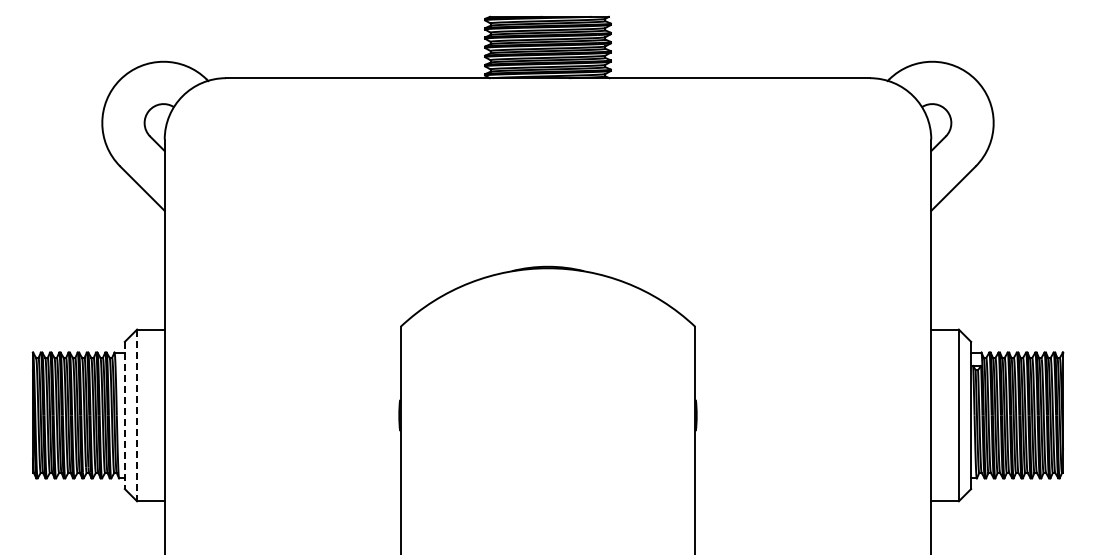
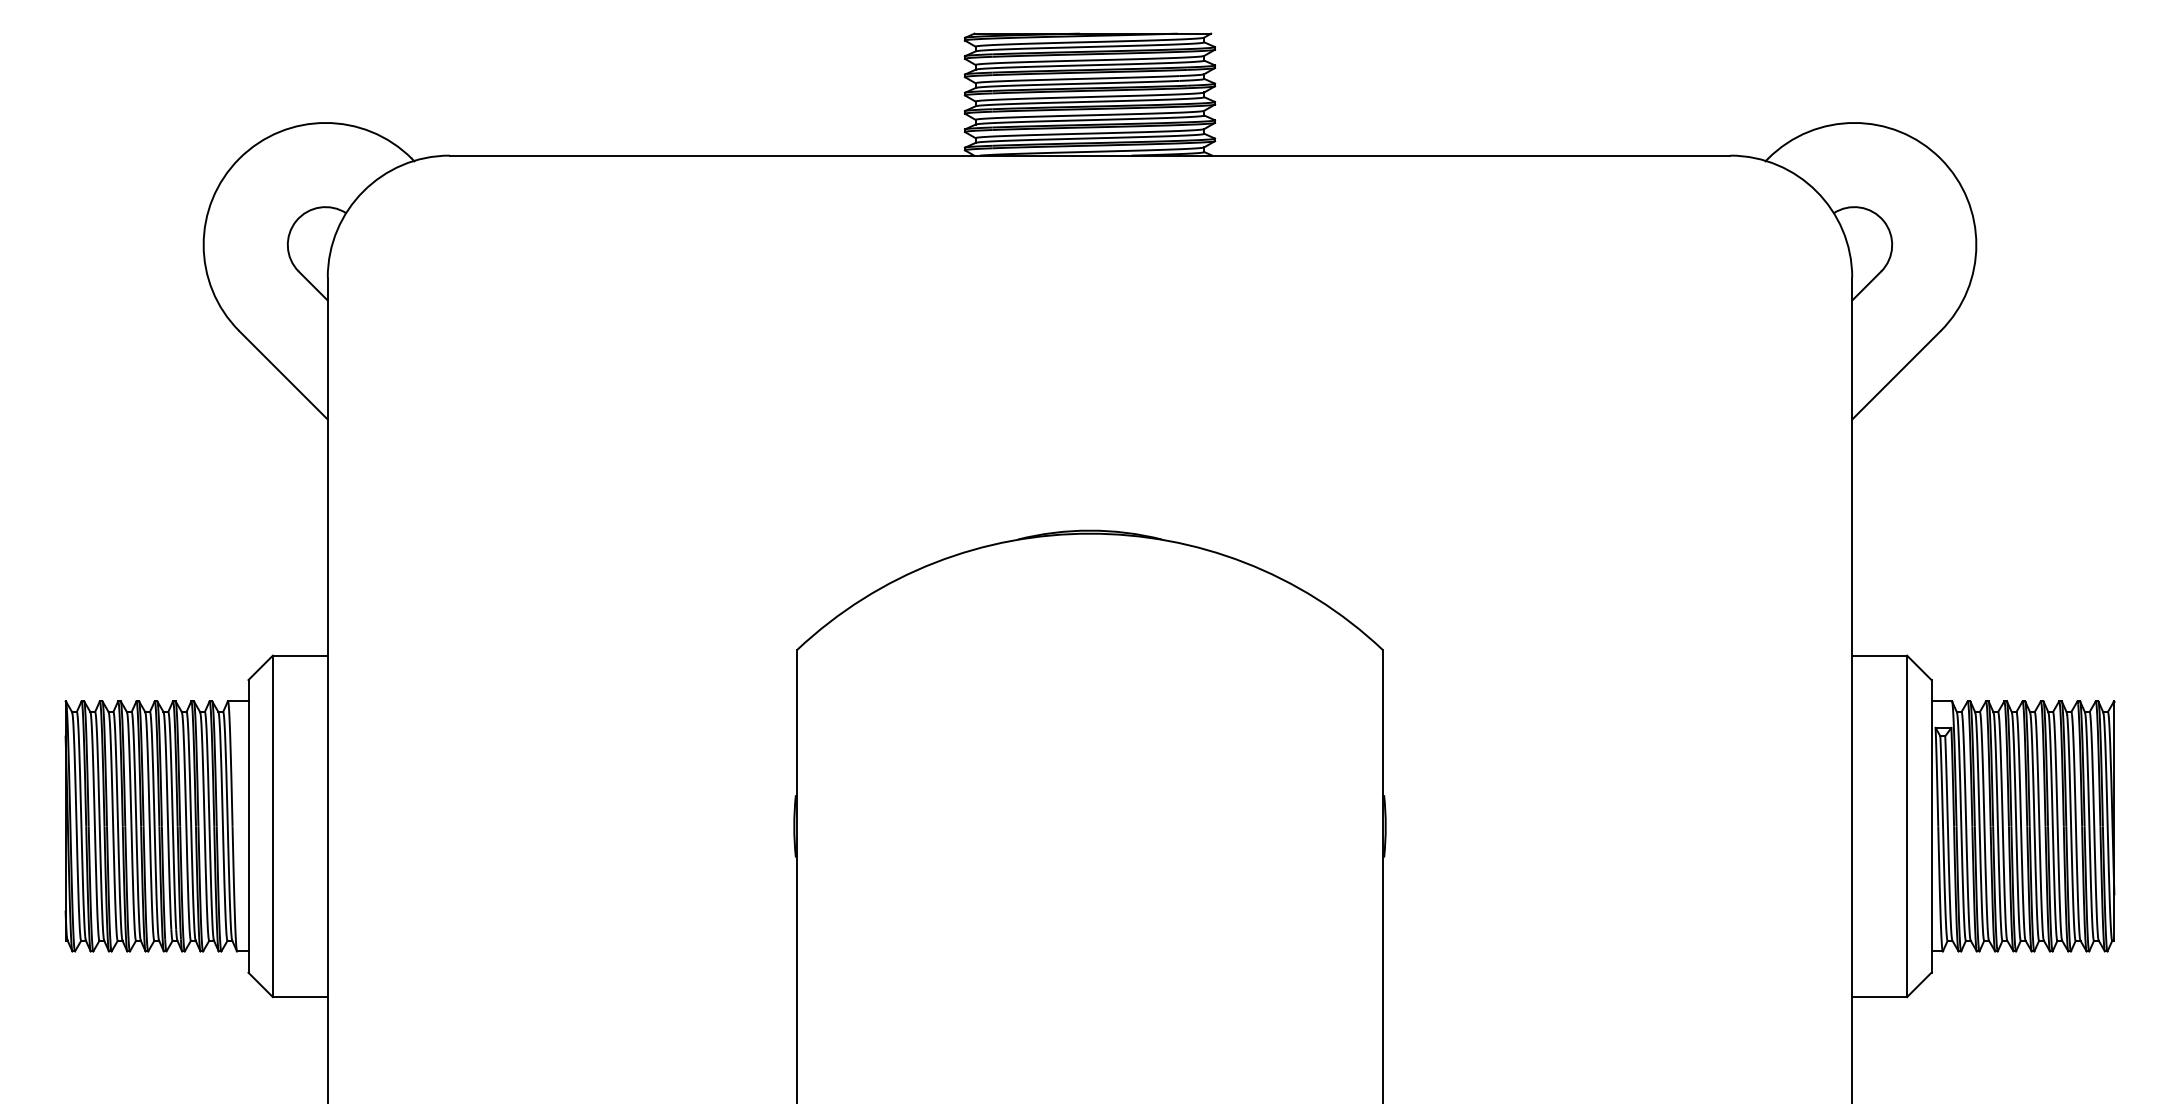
line: (124, 415) -> (247, 826), dashed -> solid
line: (137, 415) -> (273, 826), dashed -> solid

